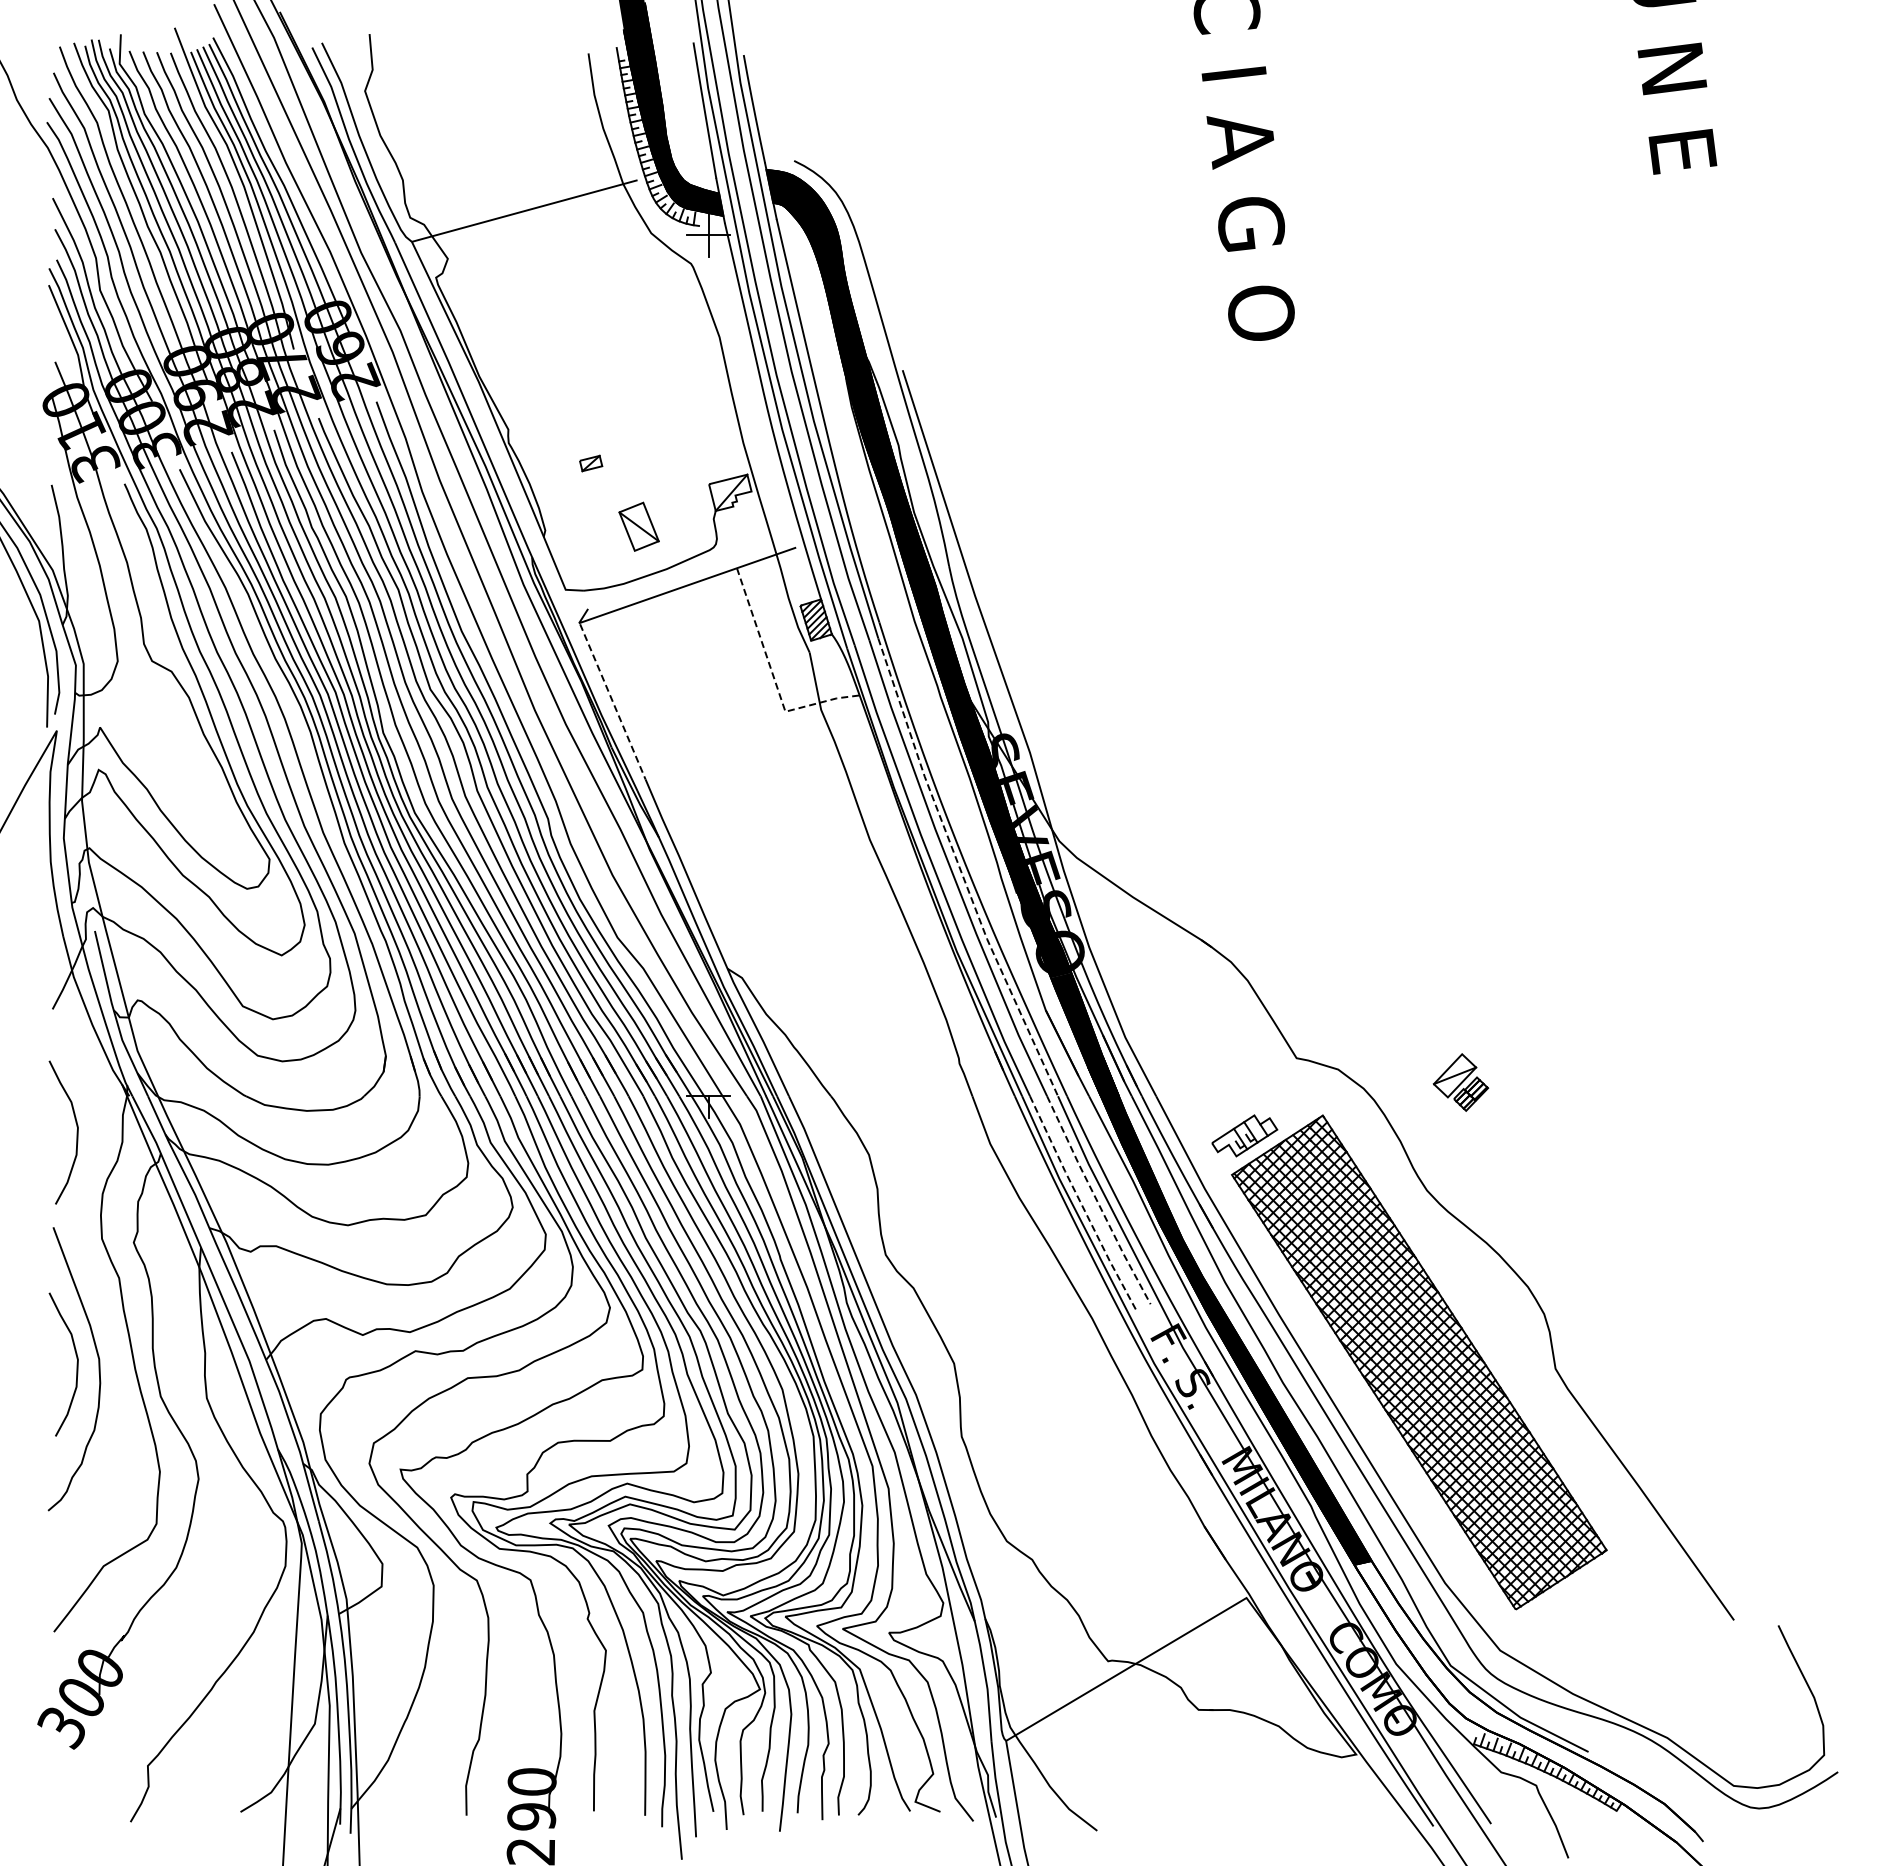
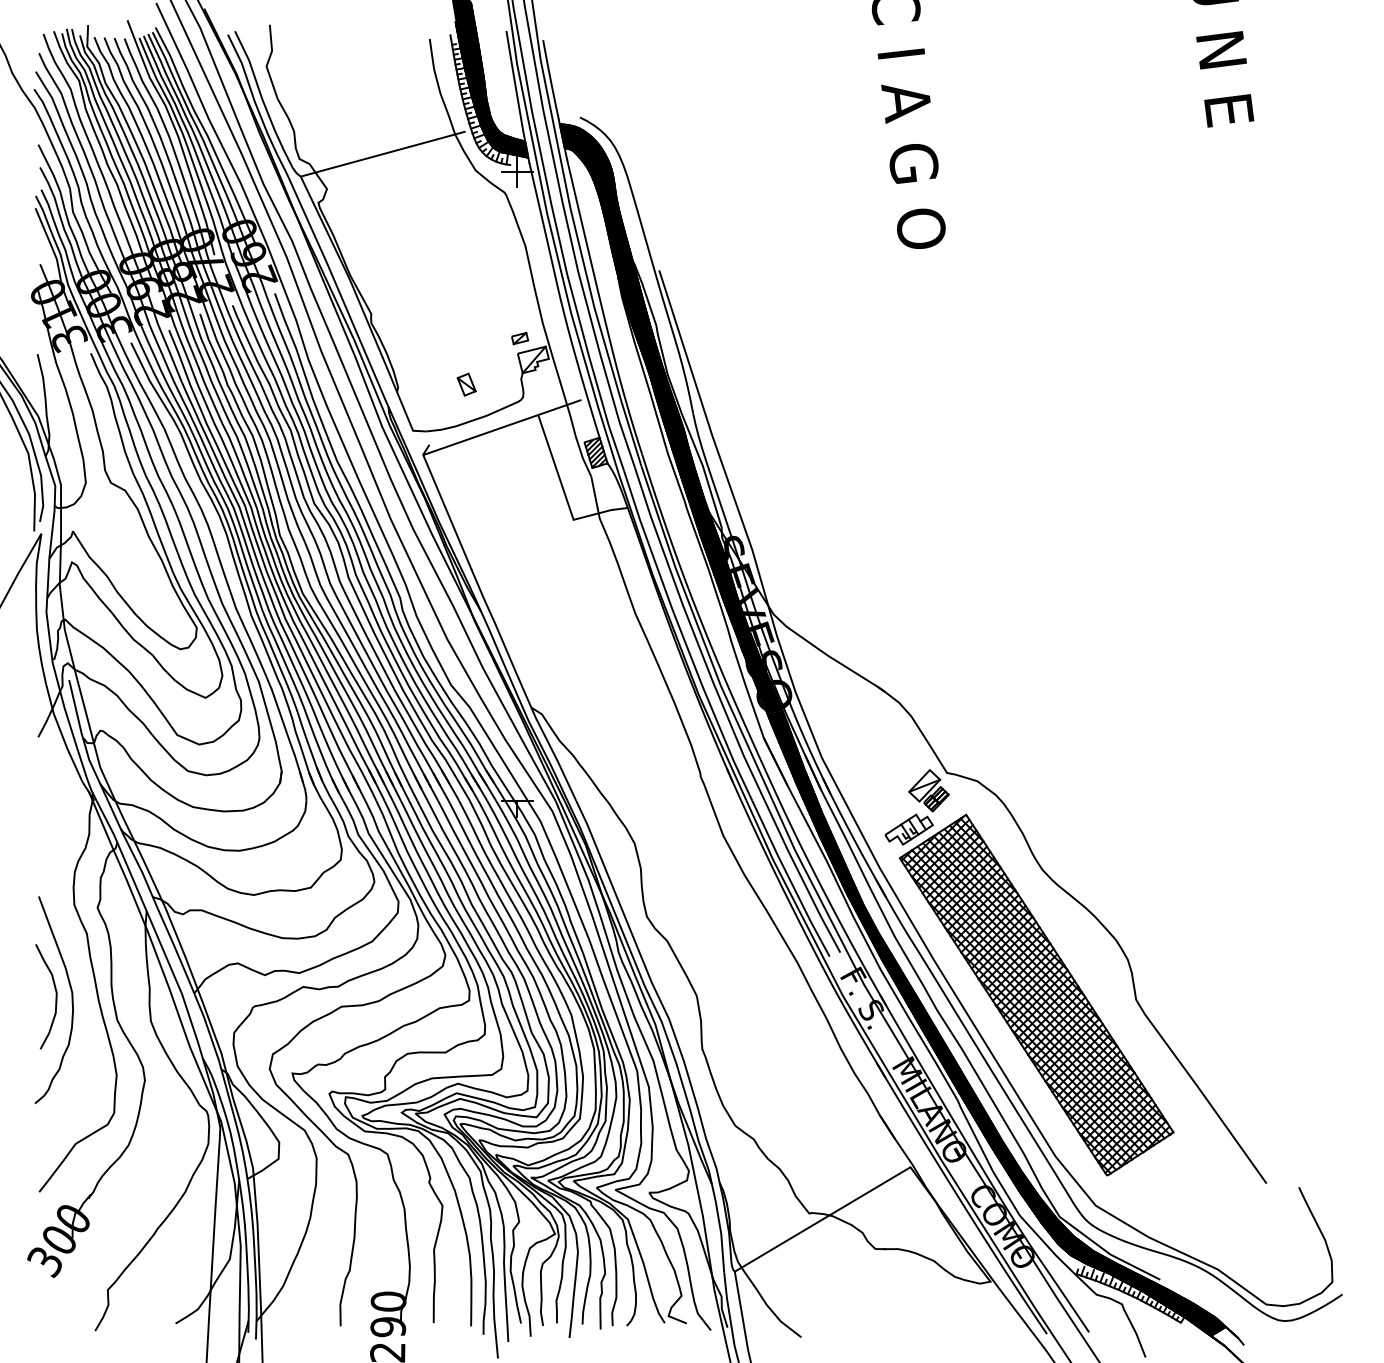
part: (591, 463) -> (520, 338), moved
part: (638, 526) -> (466, 384), size x0.62
line: (773, 677) -> (564, 494), dashed -> solid
line: (613, 702) -> (448, 513), dashed -> solid
line: (960, 871) -> (701, 636), dashed -> solid
part: (1460, 1082) -> (928, 790), moved
curve: (76, 1132) -> (55, 827), removed
line: (1097, 1201) -> (801, 877), dashed -> solid
line: (1081, 1204) -> (789, 879), dashed -> solid
fill: (1516, 1695) -> (1107, 1238), added

